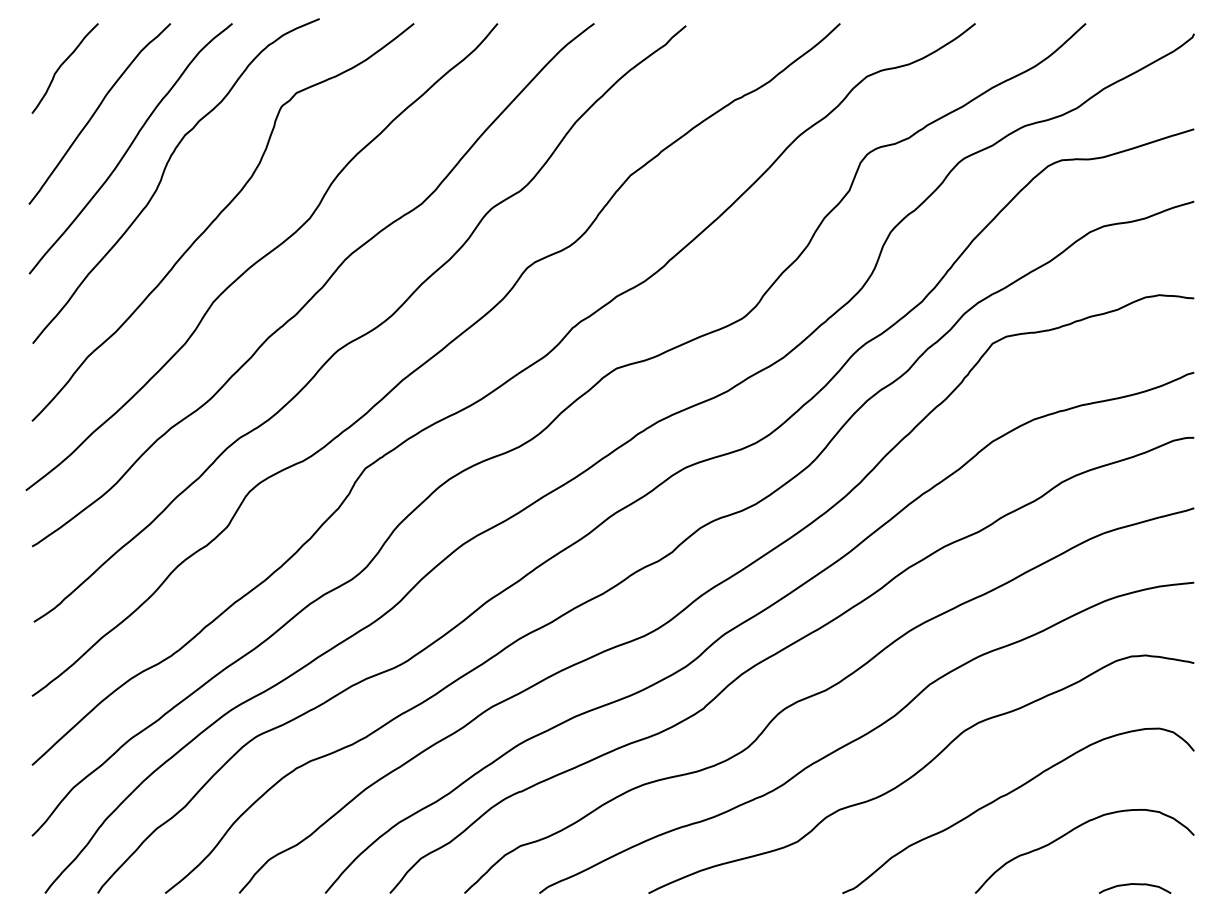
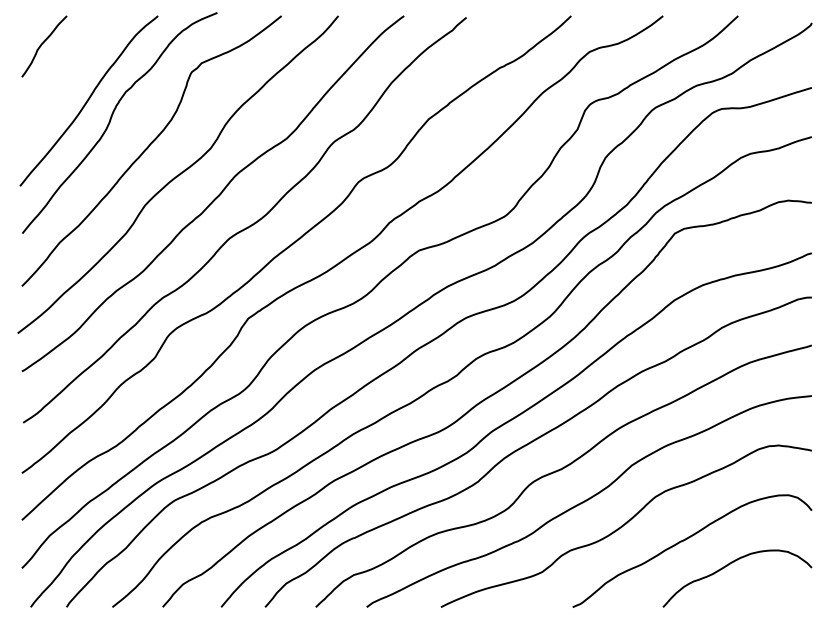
curve: (96, 114) -> (65, 77), removed
curve: (1134, 884) -> (771, 601), removed

